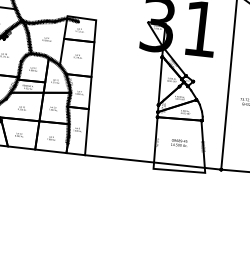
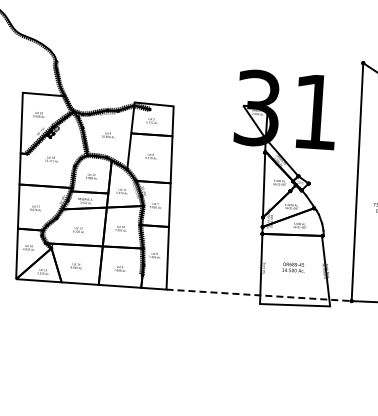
line: (153, 162) -> (259, 295), solid -> dashed

